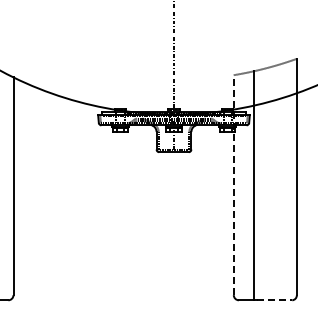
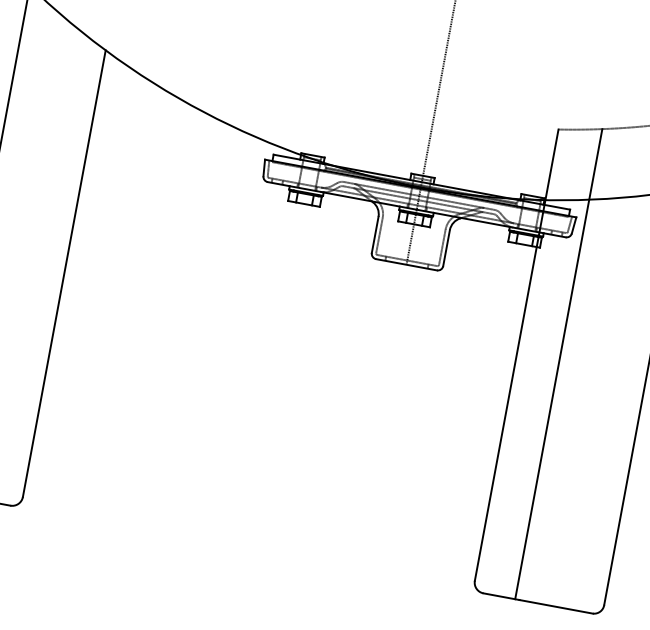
line: (233, 185) -> (515, 355), dashed -> solid
line: (274, 300) -> (556, 607), dashed -> solid

